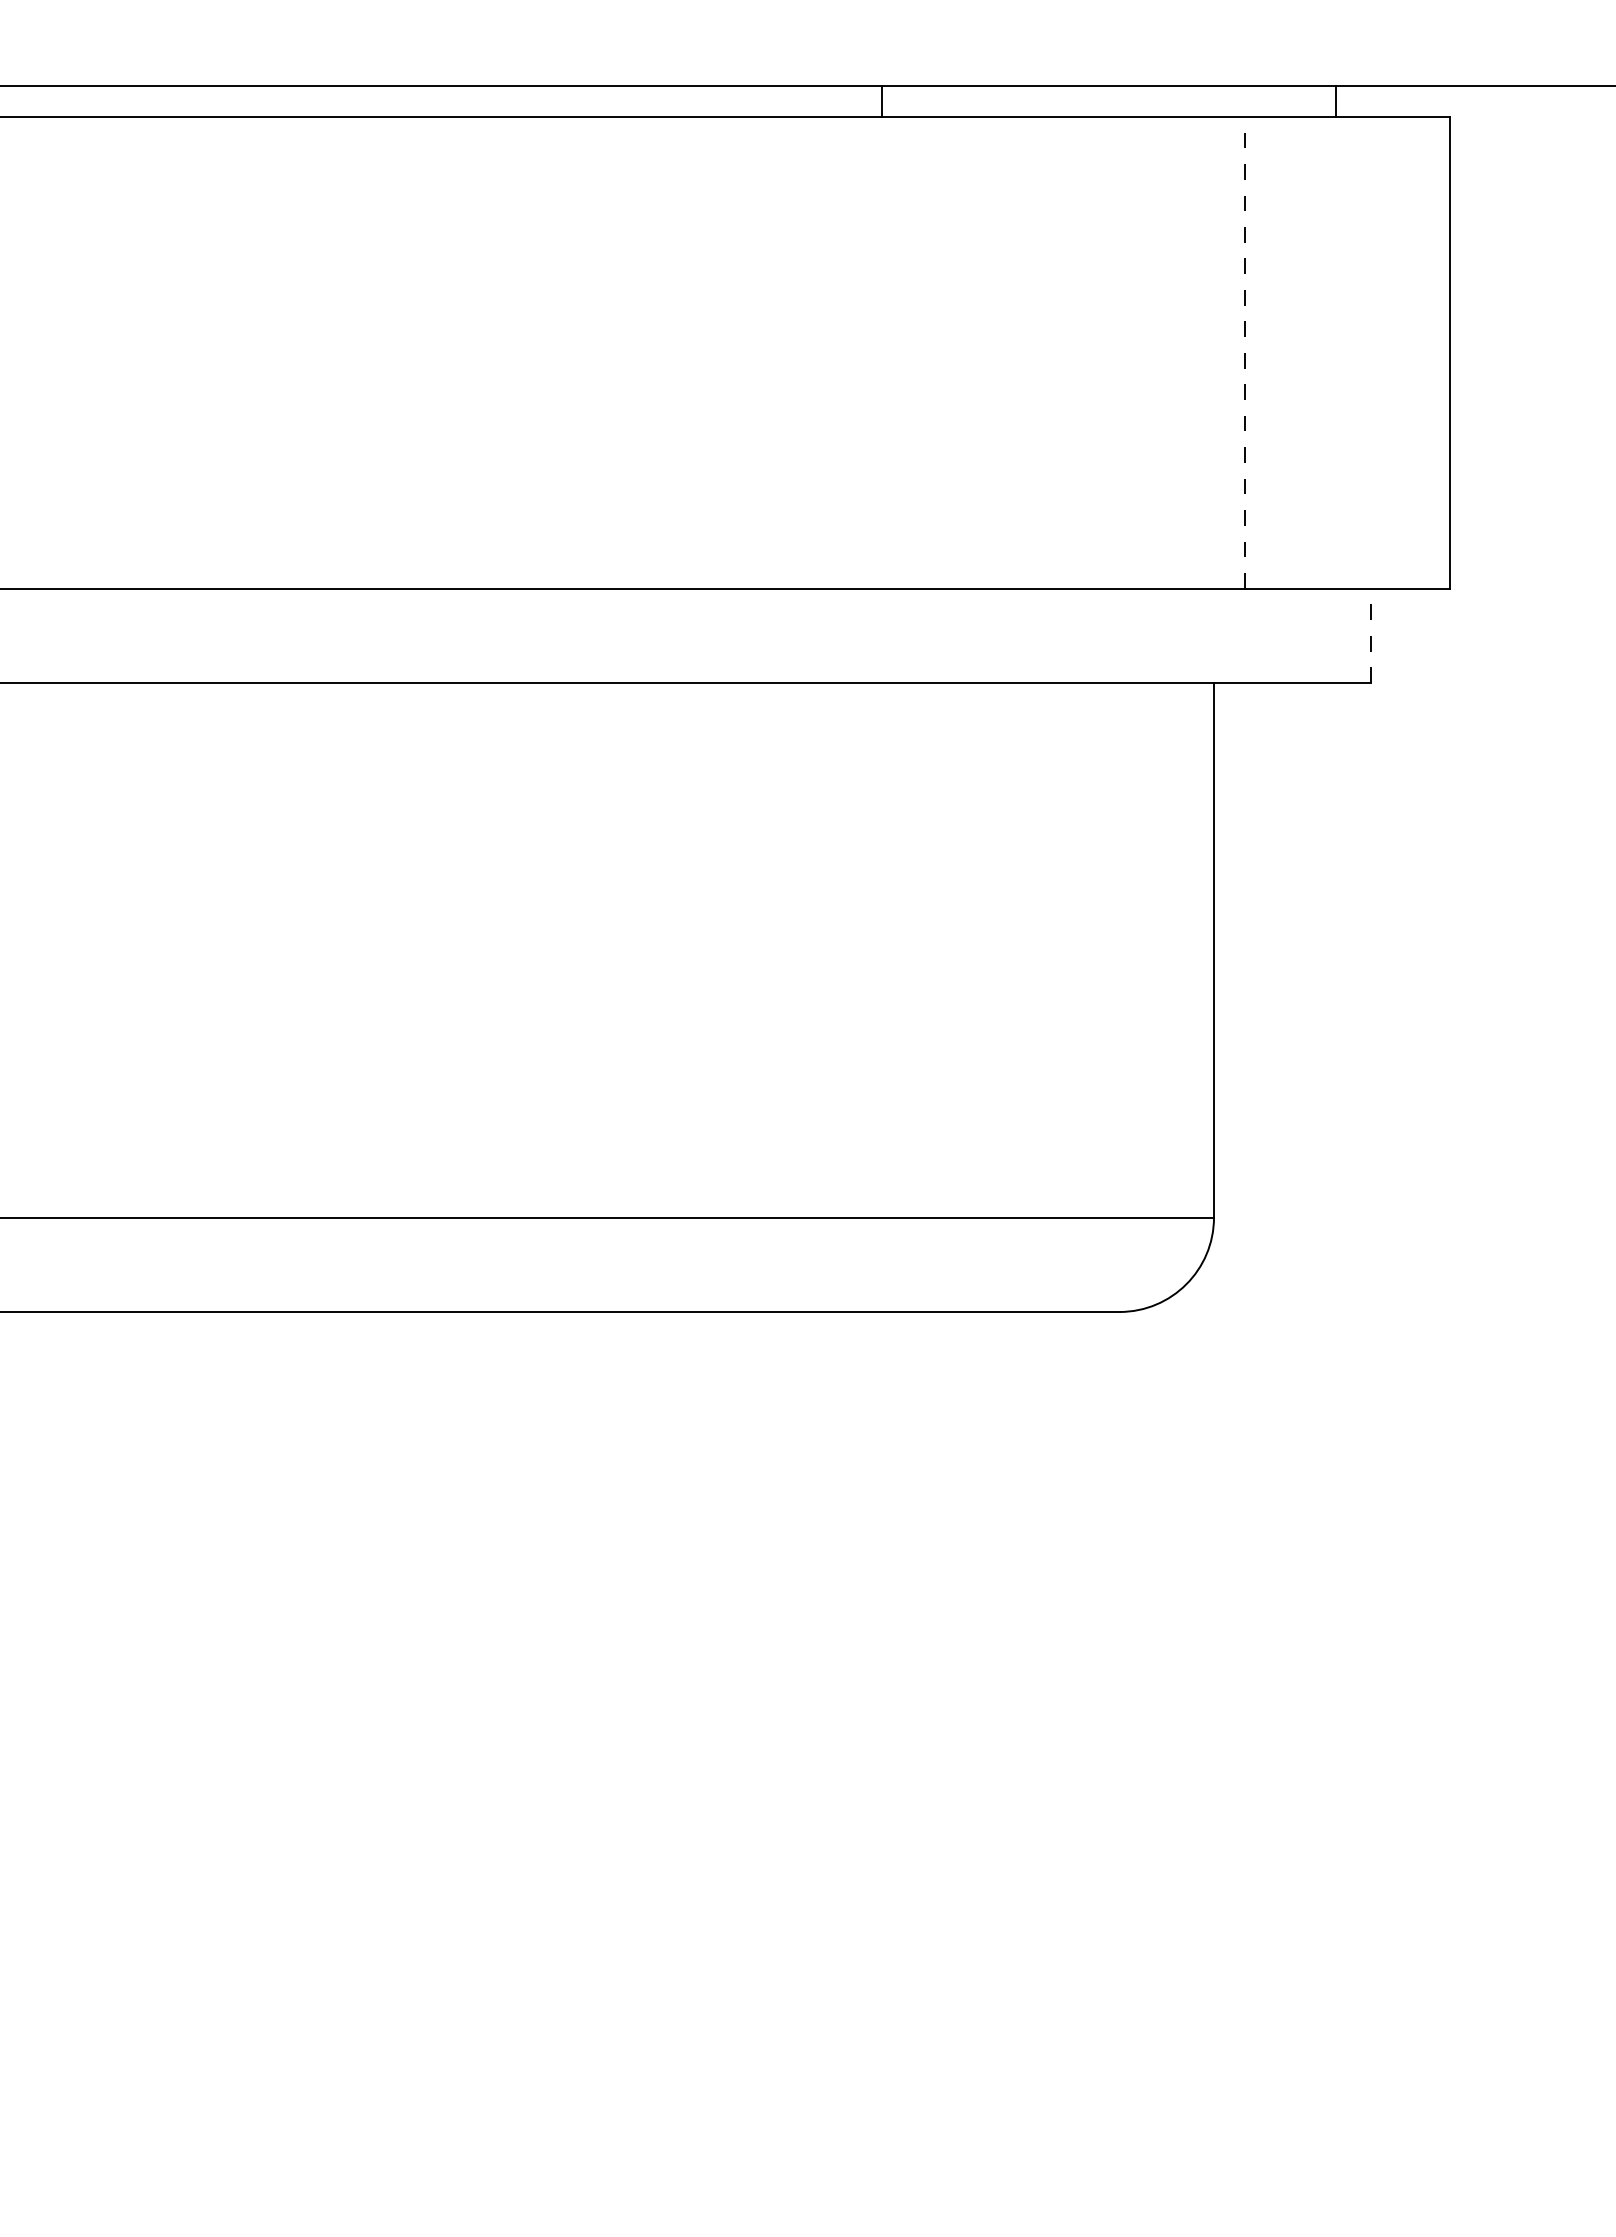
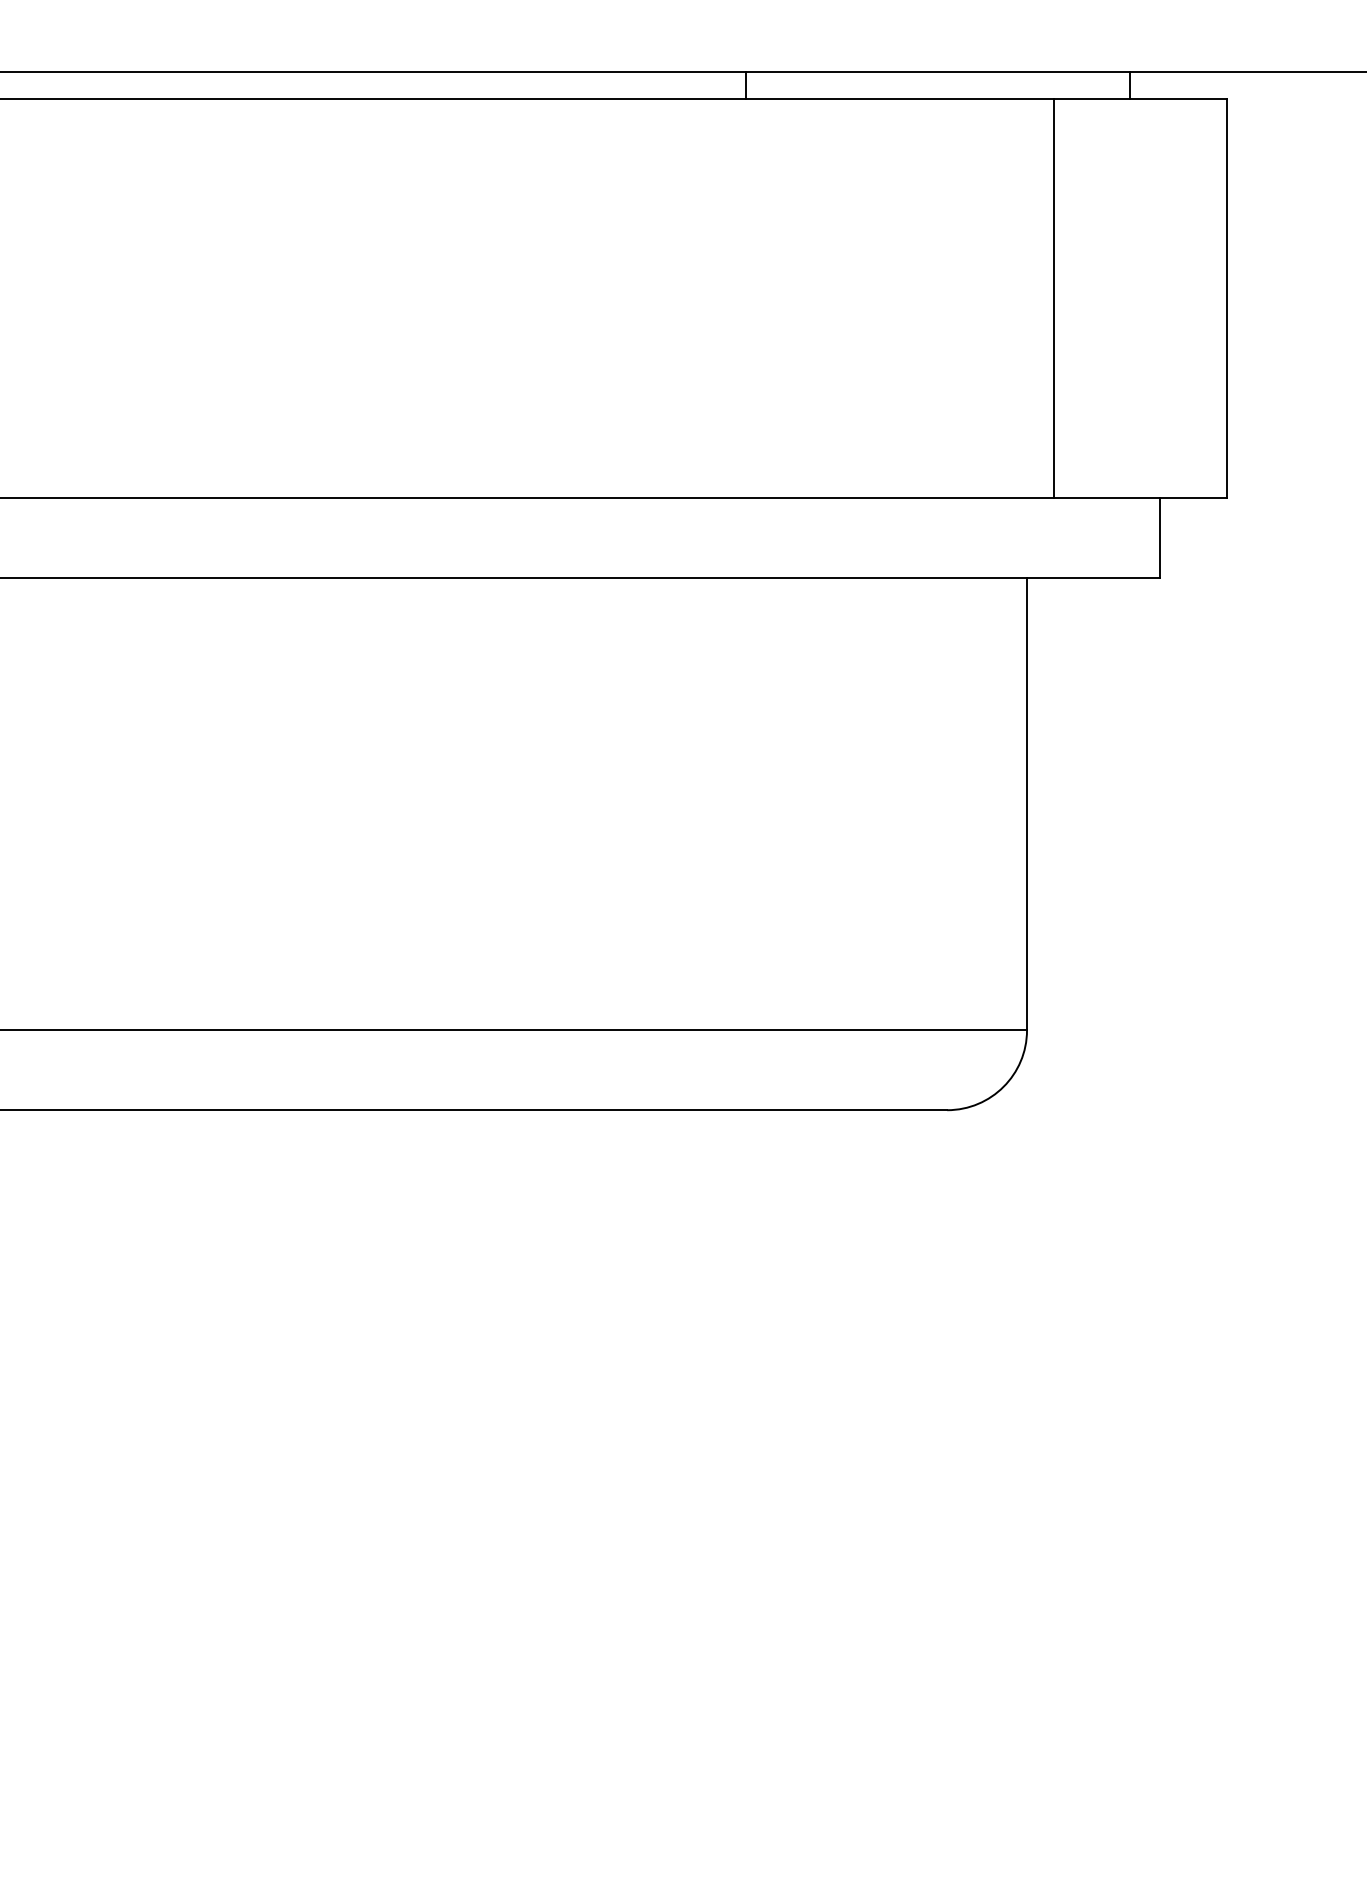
line: (1245, 352) -> (1053, 298), dashed -> solid
line: (1371, 636) -> (1160, 538), dashed -> solid

